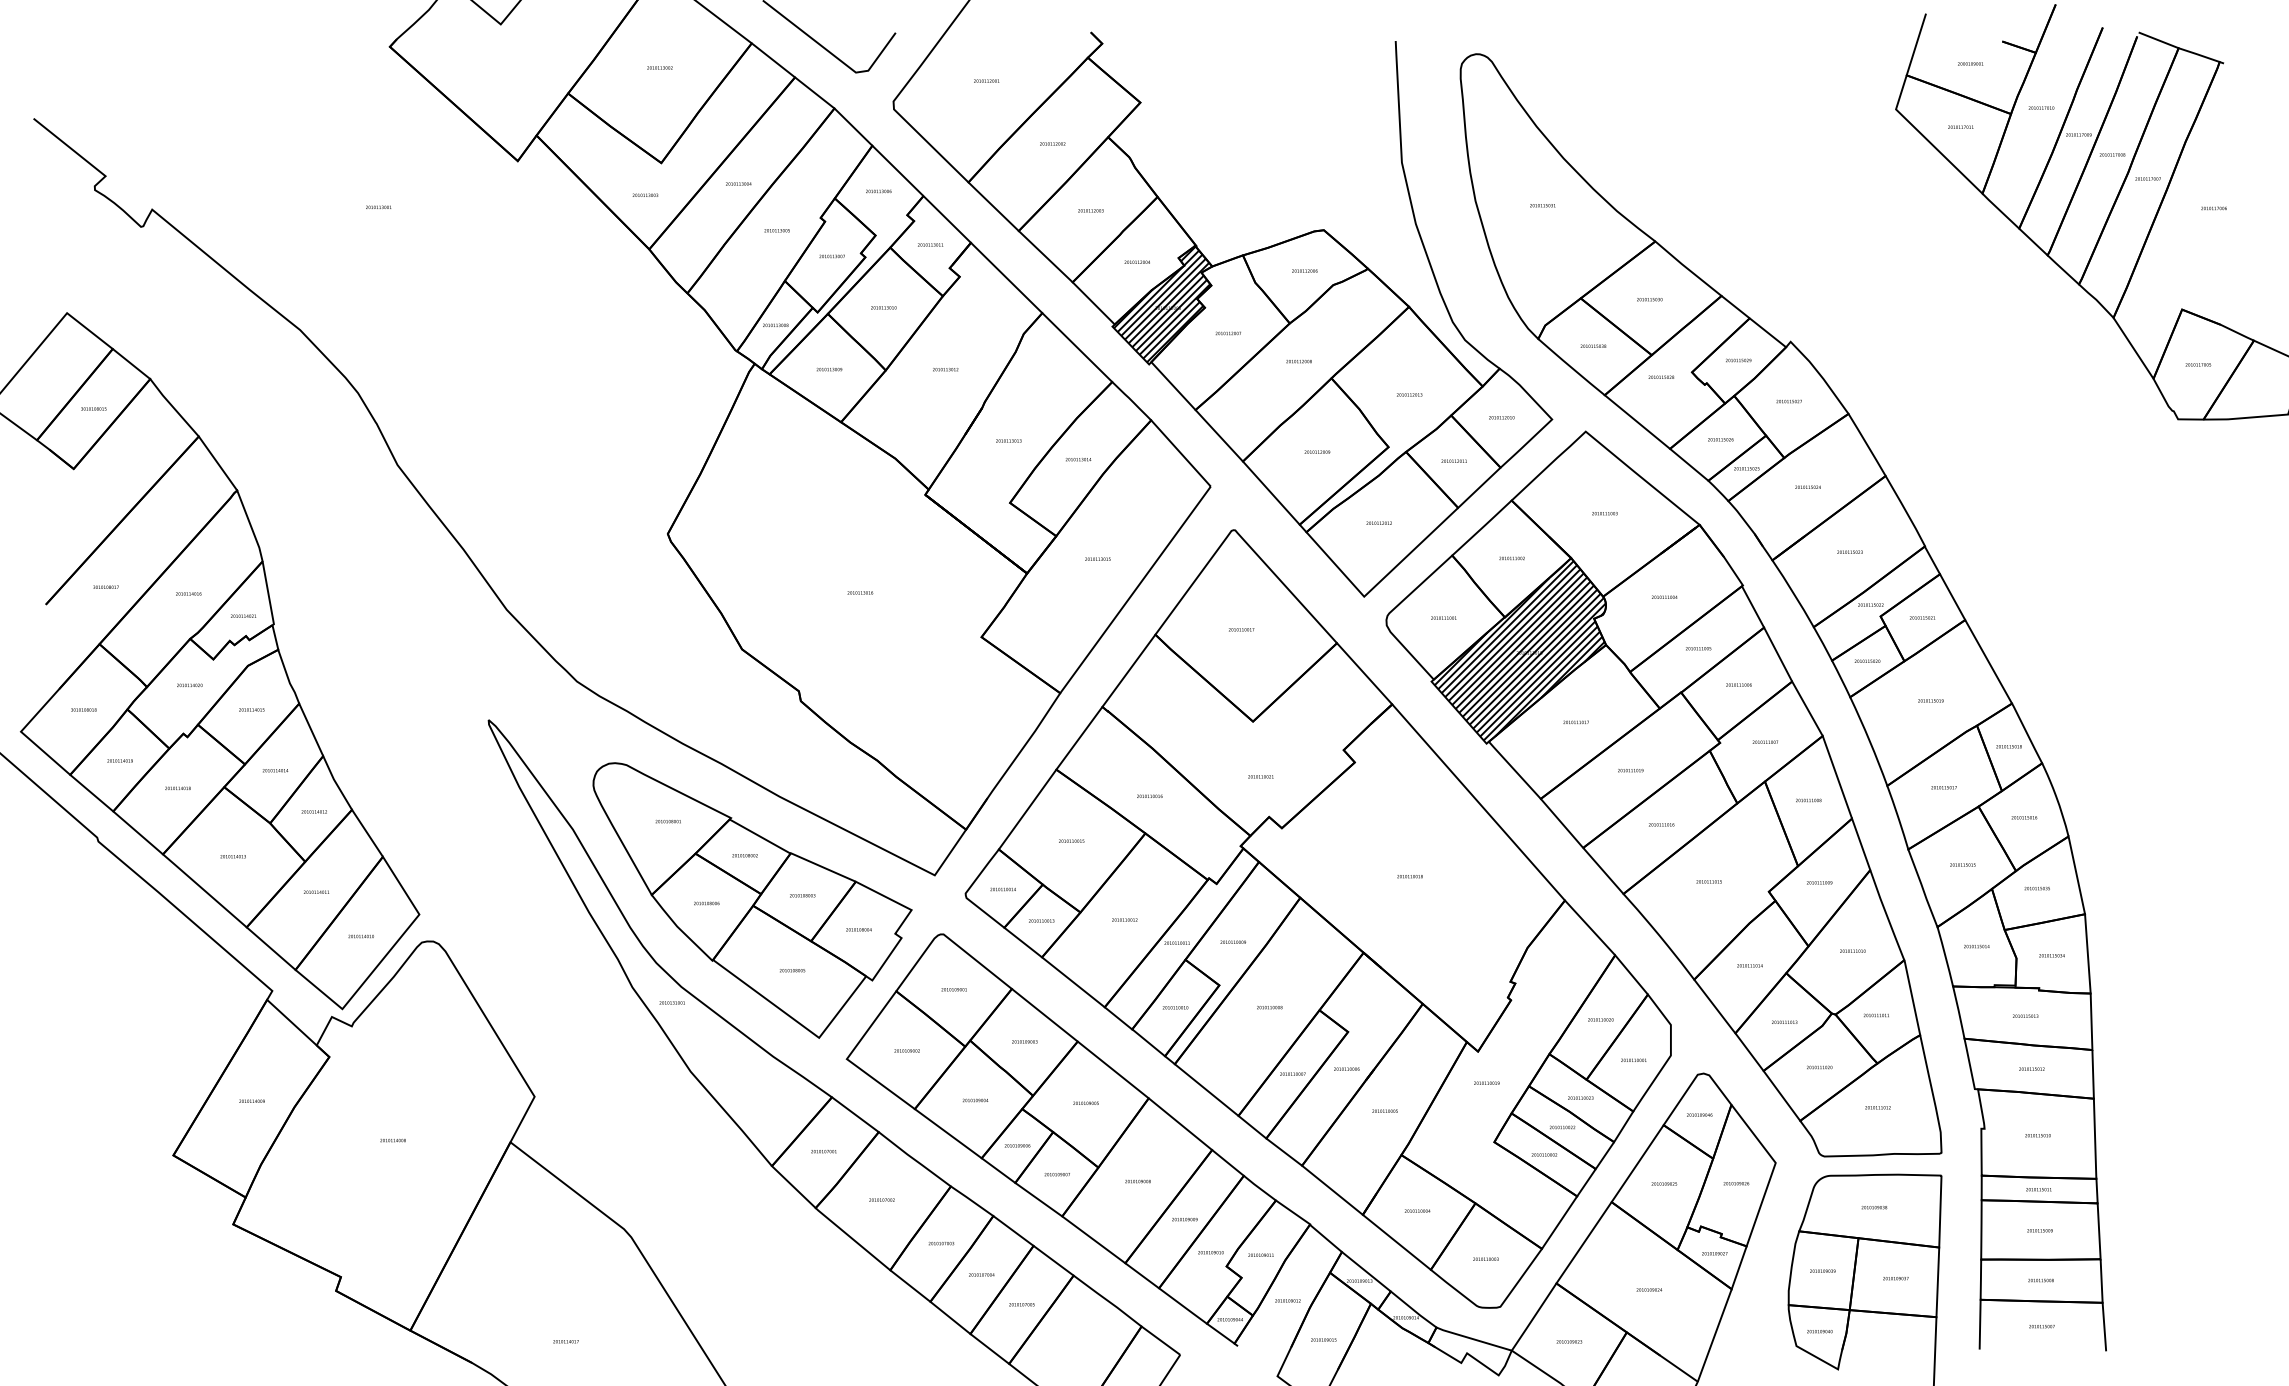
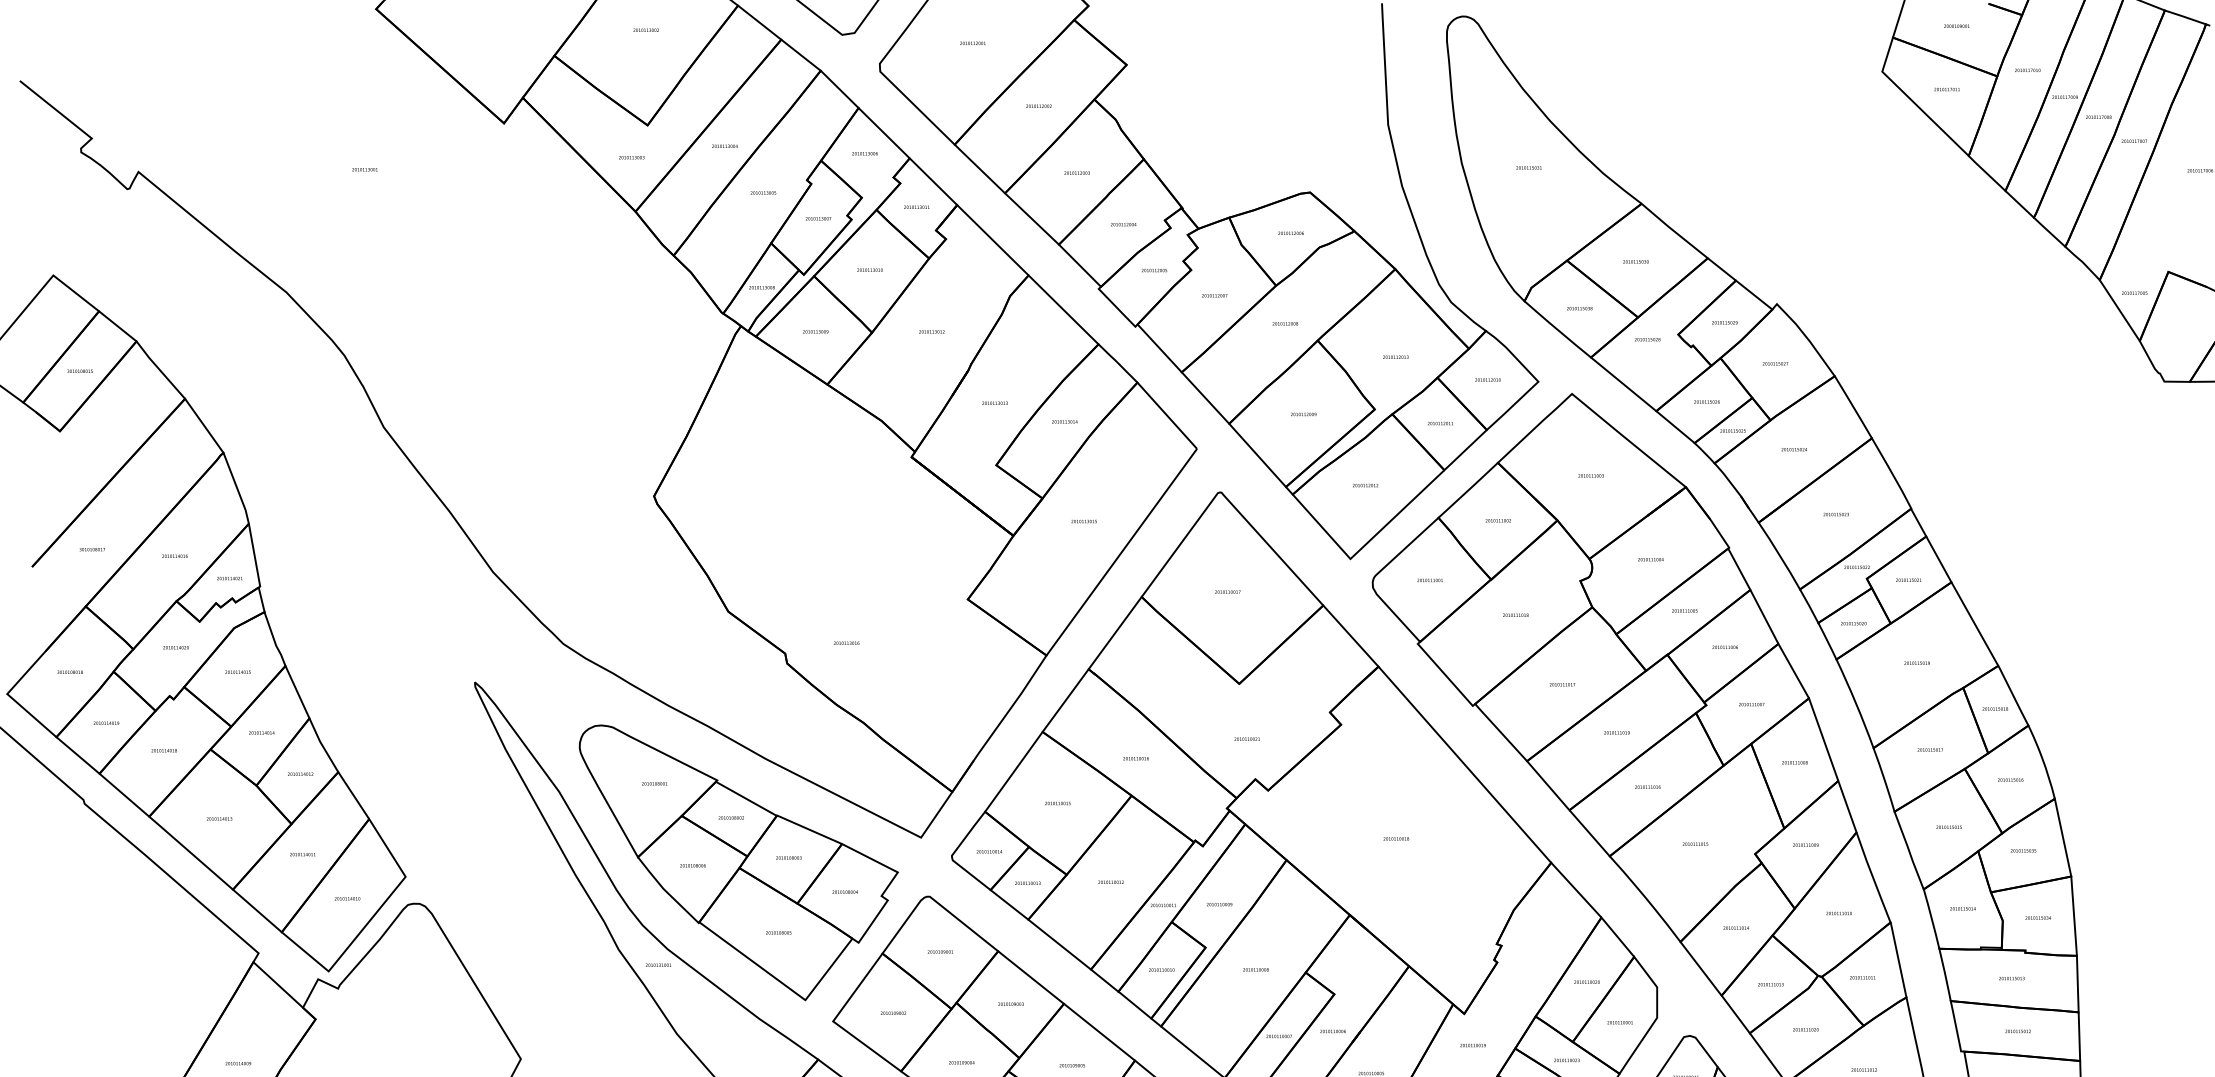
hatch: (1162, 304) -> (1148, 266), removed
text: (2198, 364) -> (2134, 292), moved
text: (860, 592) -> (846, 642), moved
hatch: (1519, 650) -> (1505, 612), removed

